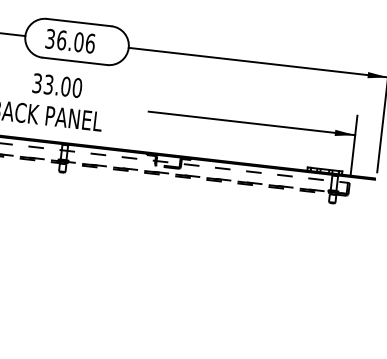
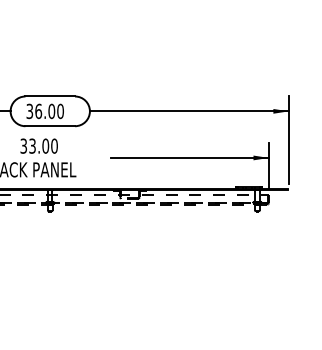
text: (90, 42) -> (60, 110), 36.06 -> 36.00

